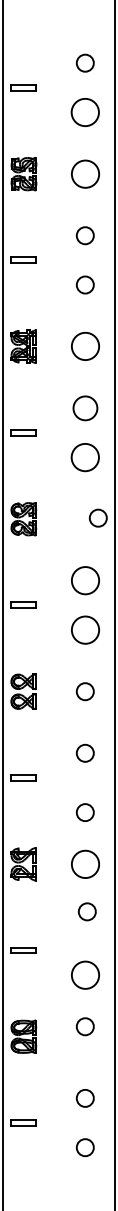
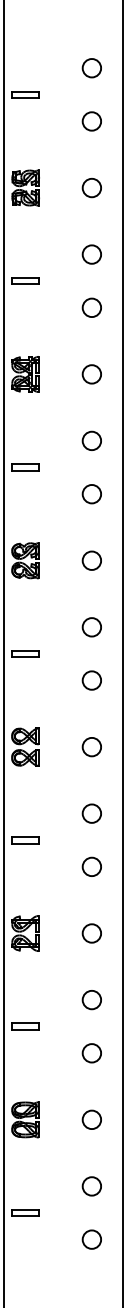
circle: (84, 112) -> (91, 121), size x0.62
circle: (84, 173) -> (91, 187), size x0.62
circle: (84, 346) -> (91, 374), size x0.62
circle: (84, 407) -> (91, 440), size x0.71
circle: (84, 457) -> (91, 494), size x0.62
circle: (97, 517) -> (91, 560), moved
circle: (84, 580) -> (91, 626), size x0.62
circle: (84, 629) -> (91, 679), size x0.62
circle: (84, 812) -> (91, 866), moved
circle: (84, 863) -> (91, 932), size x0.62
circle: (86, 911) -> (91, 999), moved
circle: (84, 974) -> (91, 1052), size x0.62
circle: (84, 1026) -> (91, 1119), moved

